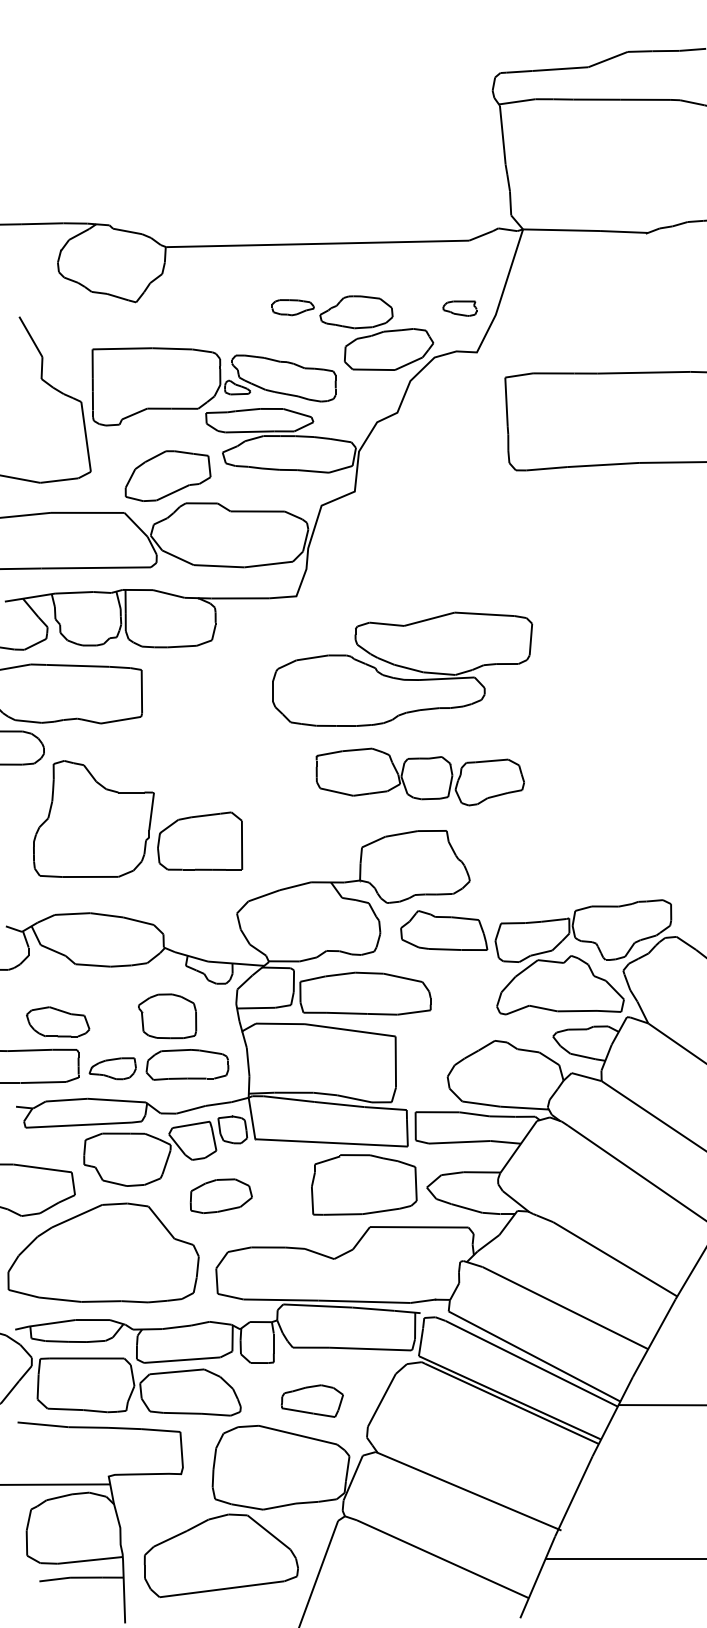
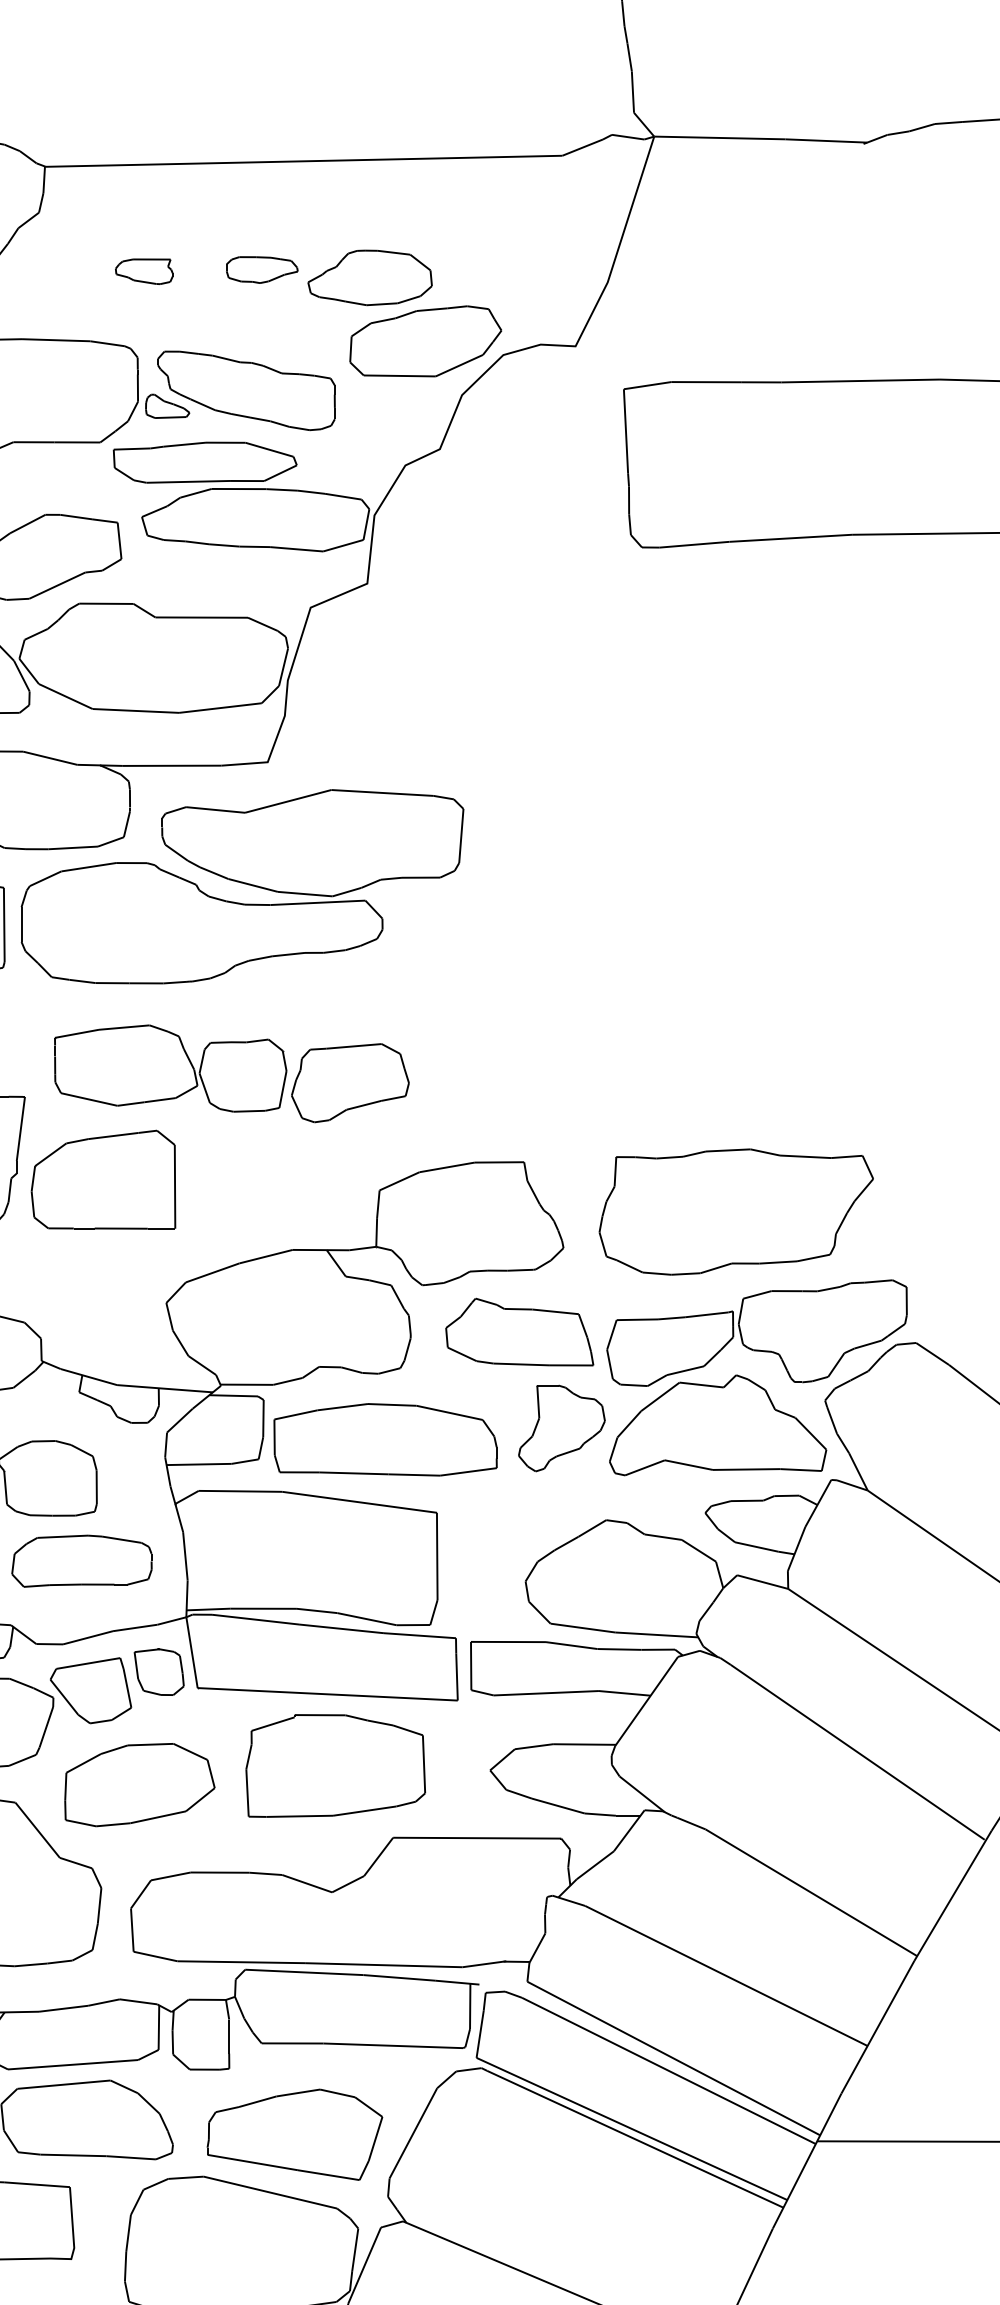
part: (459, 308) -> (143, 271), moved
part: (402, 668) -> (242, 885), moved
part: (419, 776) -> (230, 1072), moved
part: (571, 859) -> (736, 1211), added
part: (468, 986) -> (561, 1427), added
part: (364, 1184) -> (336, 1765), moved
part: (221, 1196) -> (139, 1785), size x1.43
part: (312, 1400) -> (295, 2133), size x1.67

